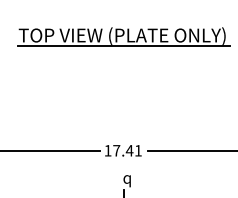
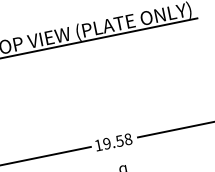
text: (127, 150) -> (117, 141), 17.41 -> 19.58

